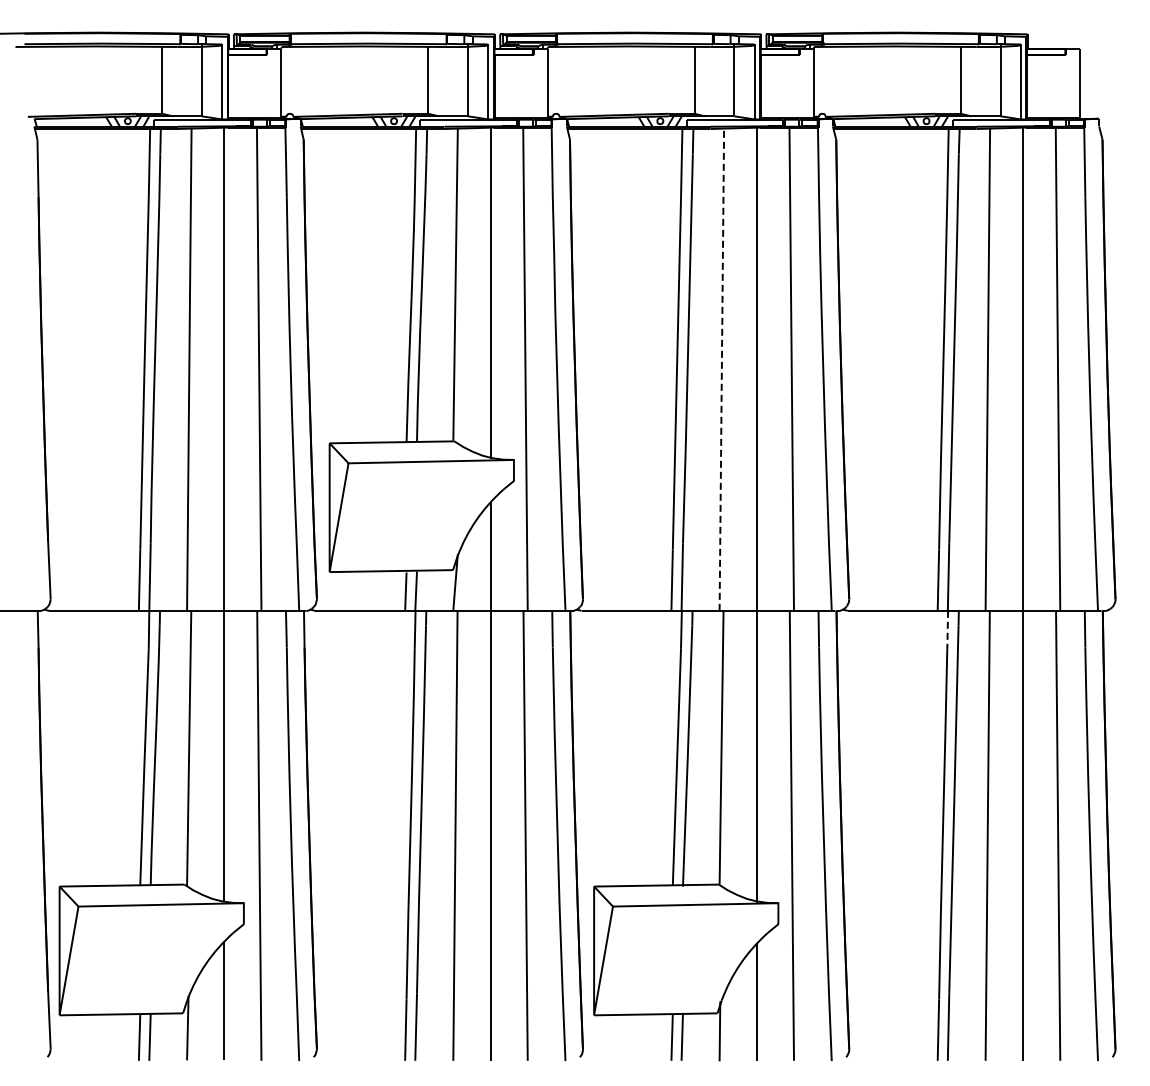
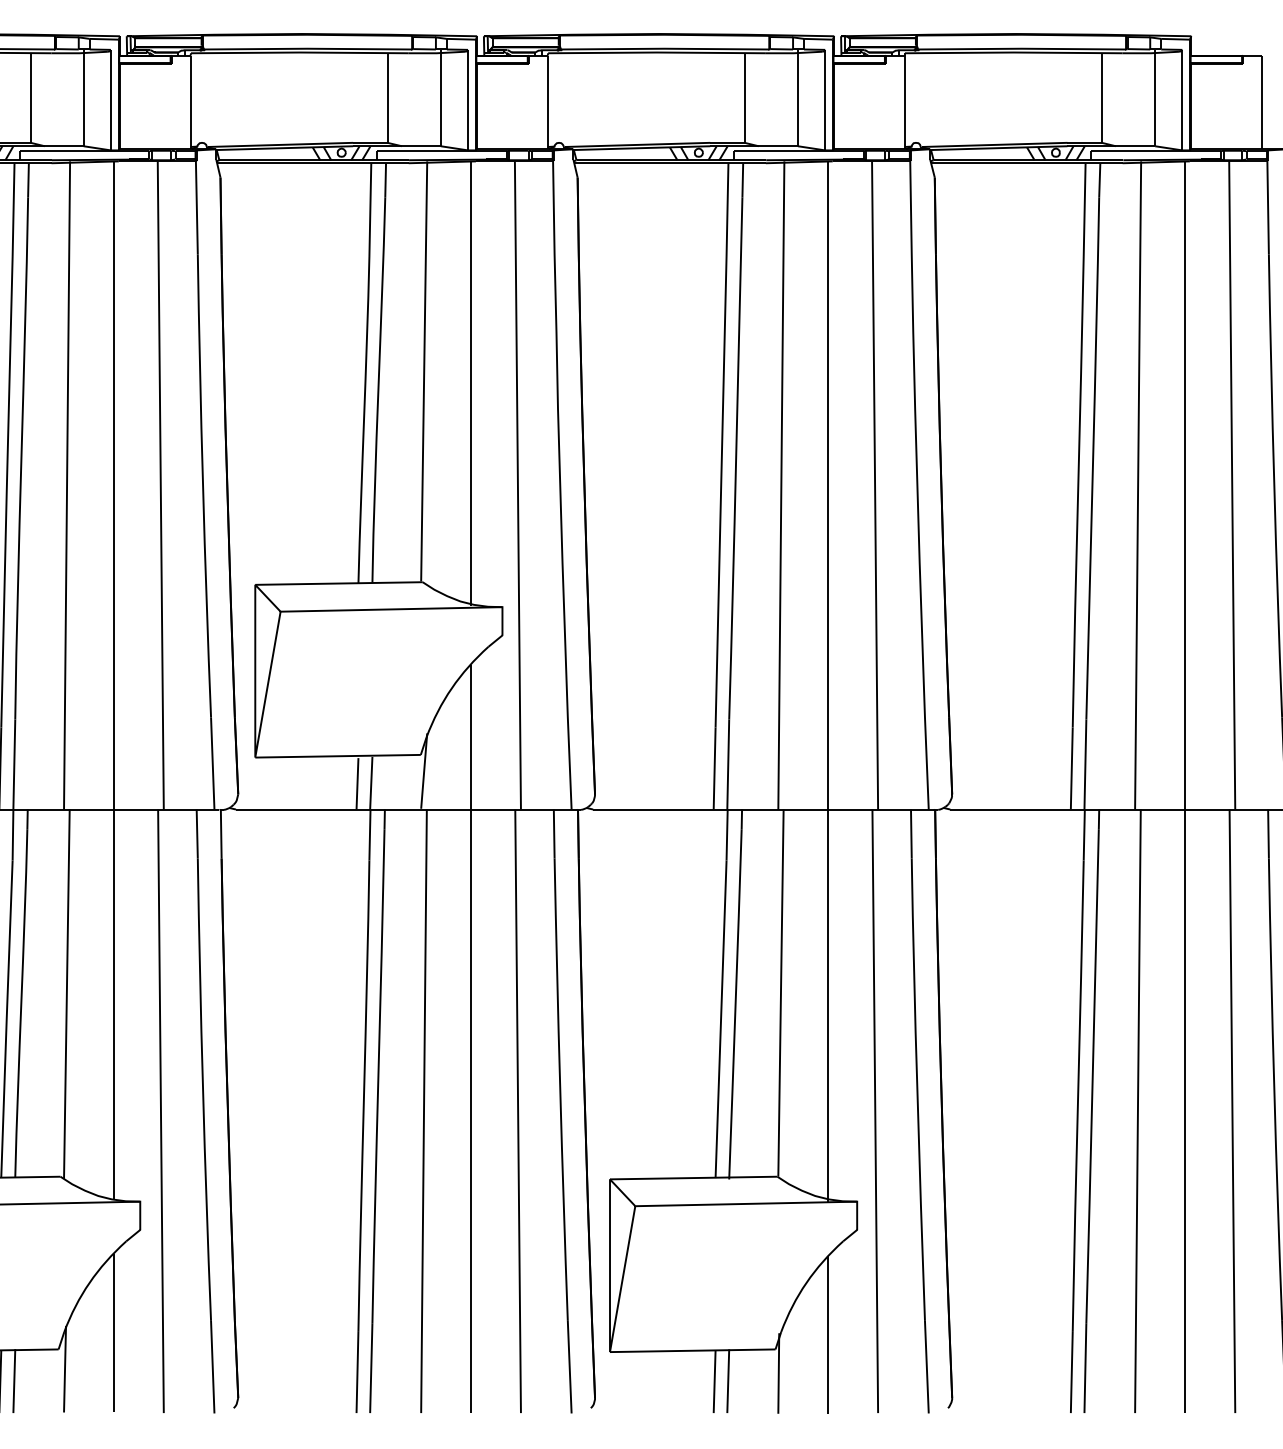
line: (721, 369) -> (780, 485), dashed -> solid
line: (947, 630) -> (1083, 835), dashed -> solid

